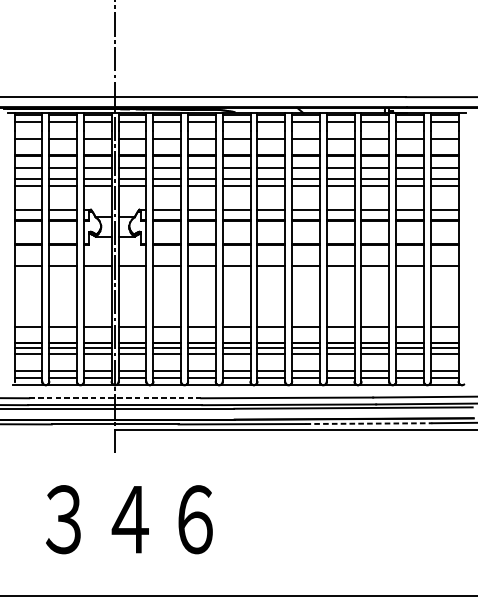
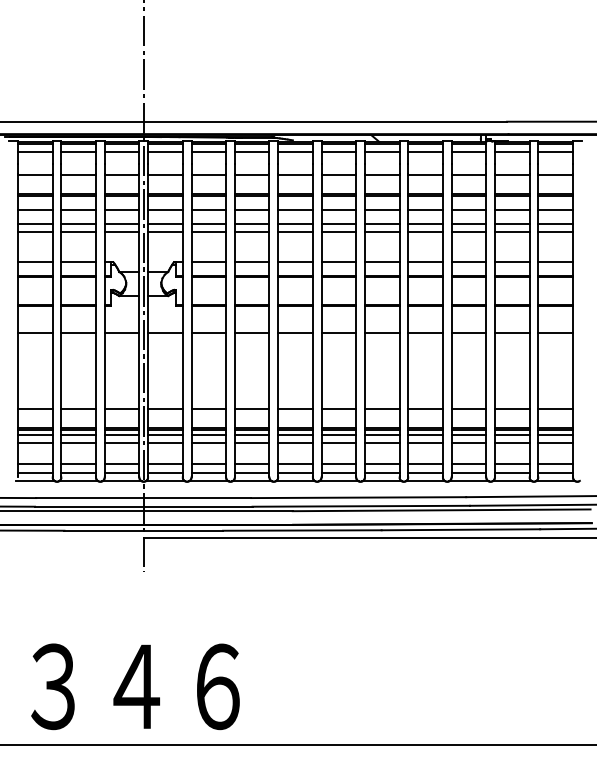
line: (115, 398) -> (144, 498), dashed -> solid
line: (369, 423) -> (461, 529), dashed -> solid
text: (129, 519) -> (135, 686), moved

